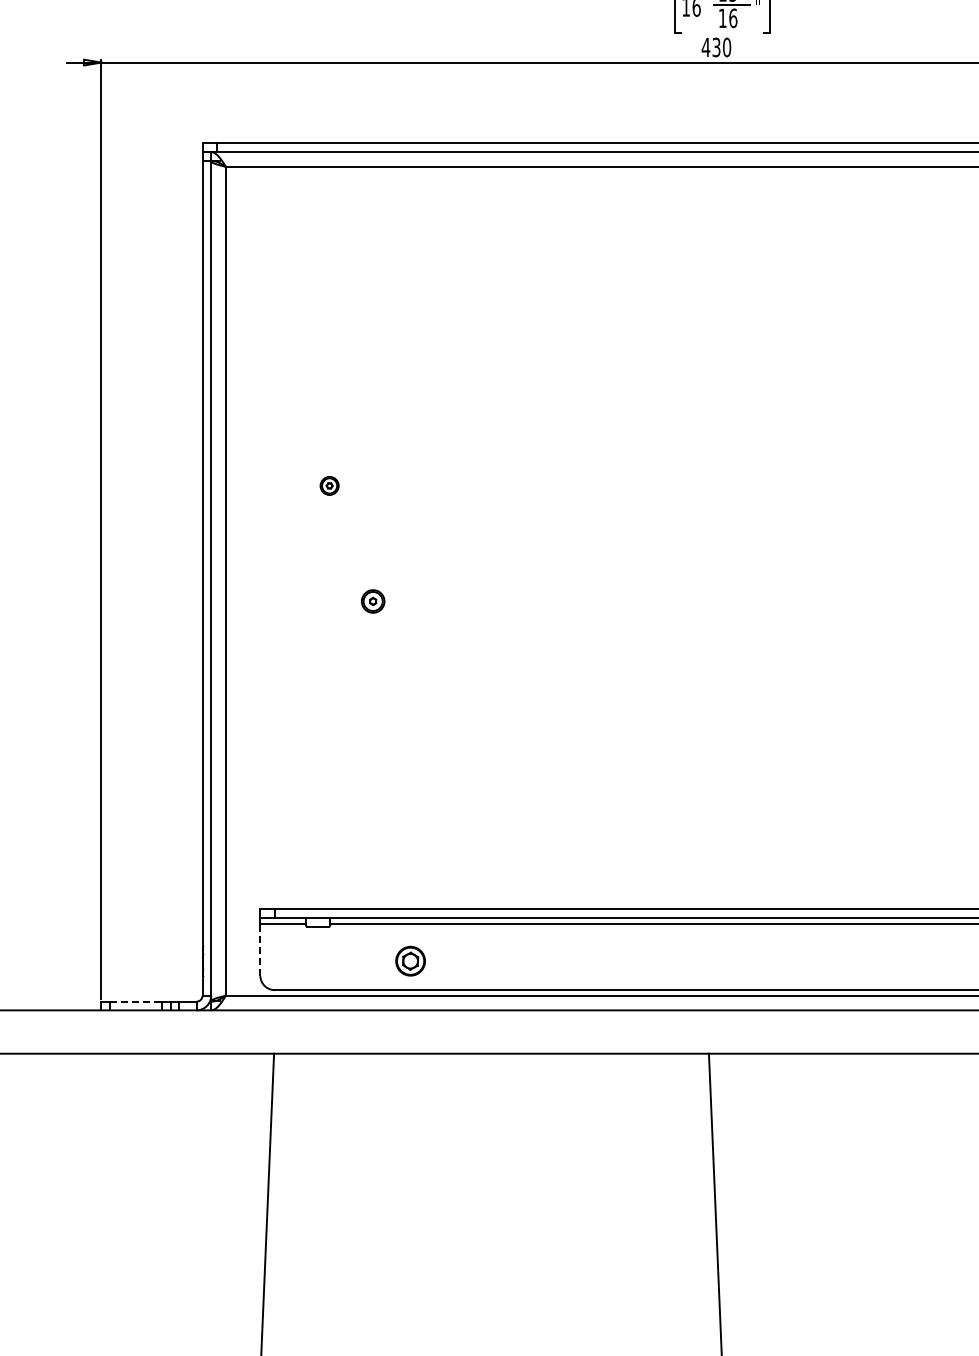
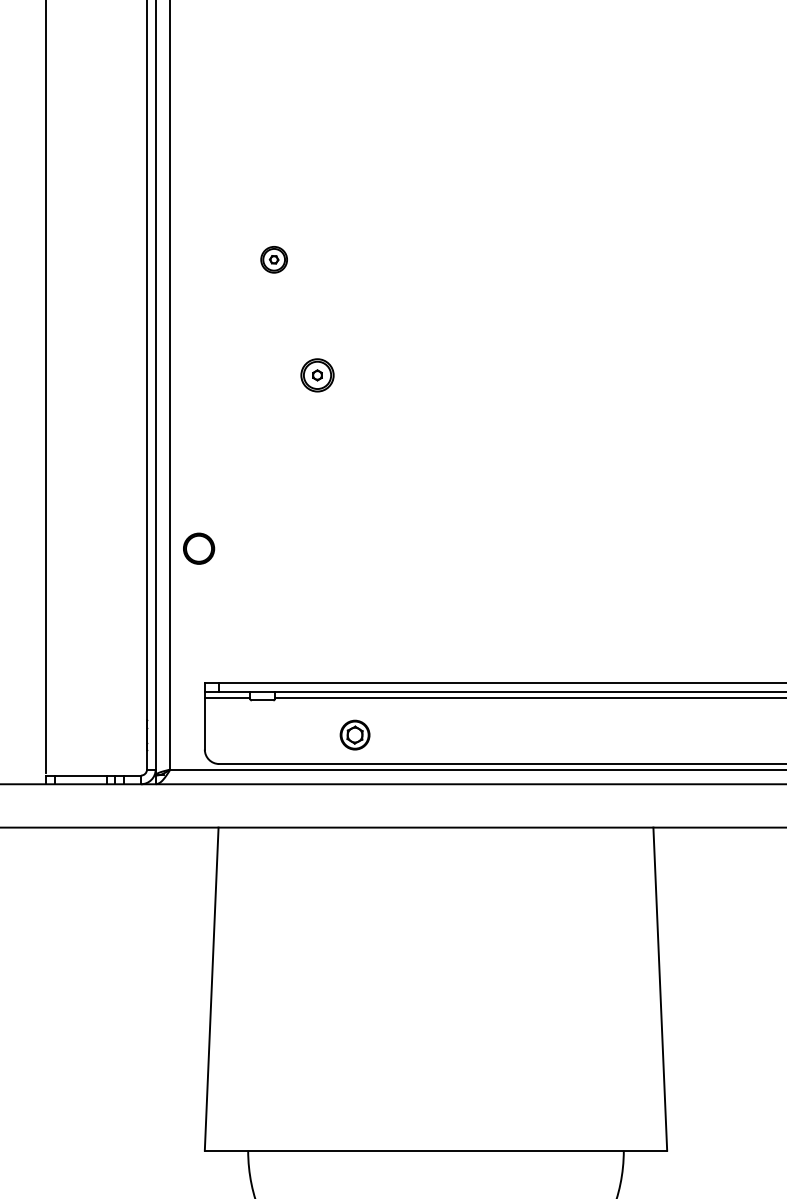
part: (329, 485) -> (273, 259), size x1.43
part: (373, 601) -> (317, 375), size x1.43
part: (254, 774) -> (198, 548), added
line: (260, 949) -> (204, 723), dashed -> solid
line: (136, 1001) -> (80, 775), dashed -> solid

